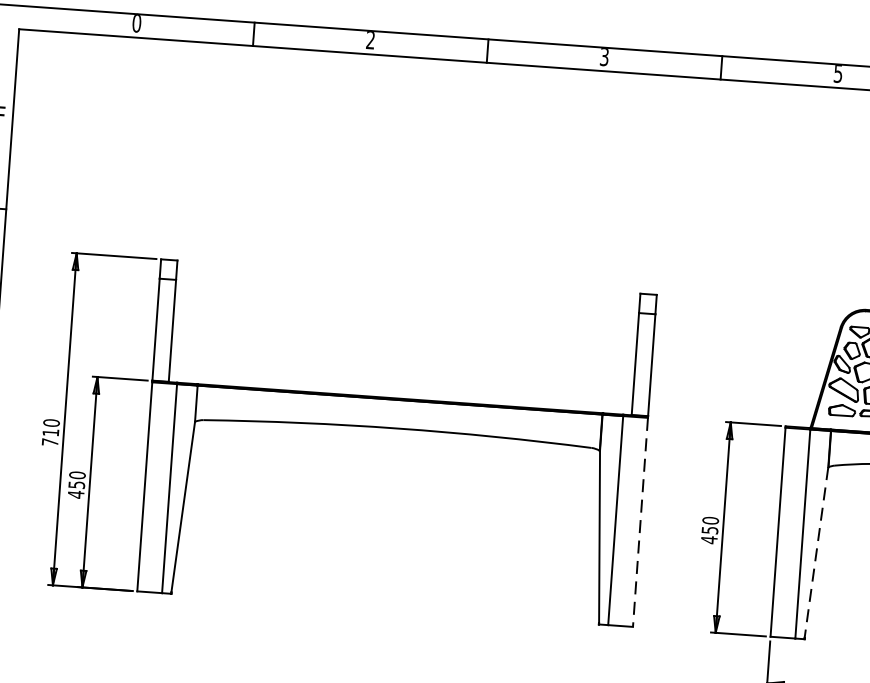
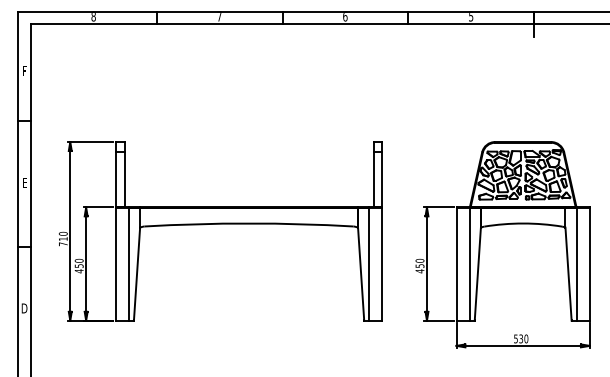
text: (136, 24) -> (93, 17), 0 -> 8
text: (370, 41) -> (219, 17), 2 -> 7
text: (604, 58) -> (345, 17), 3 -> 6
line: (640, 522) -> (382, 264), dashed -> solid
line: (815, 553) -> (477, 274), dashed -> solid

